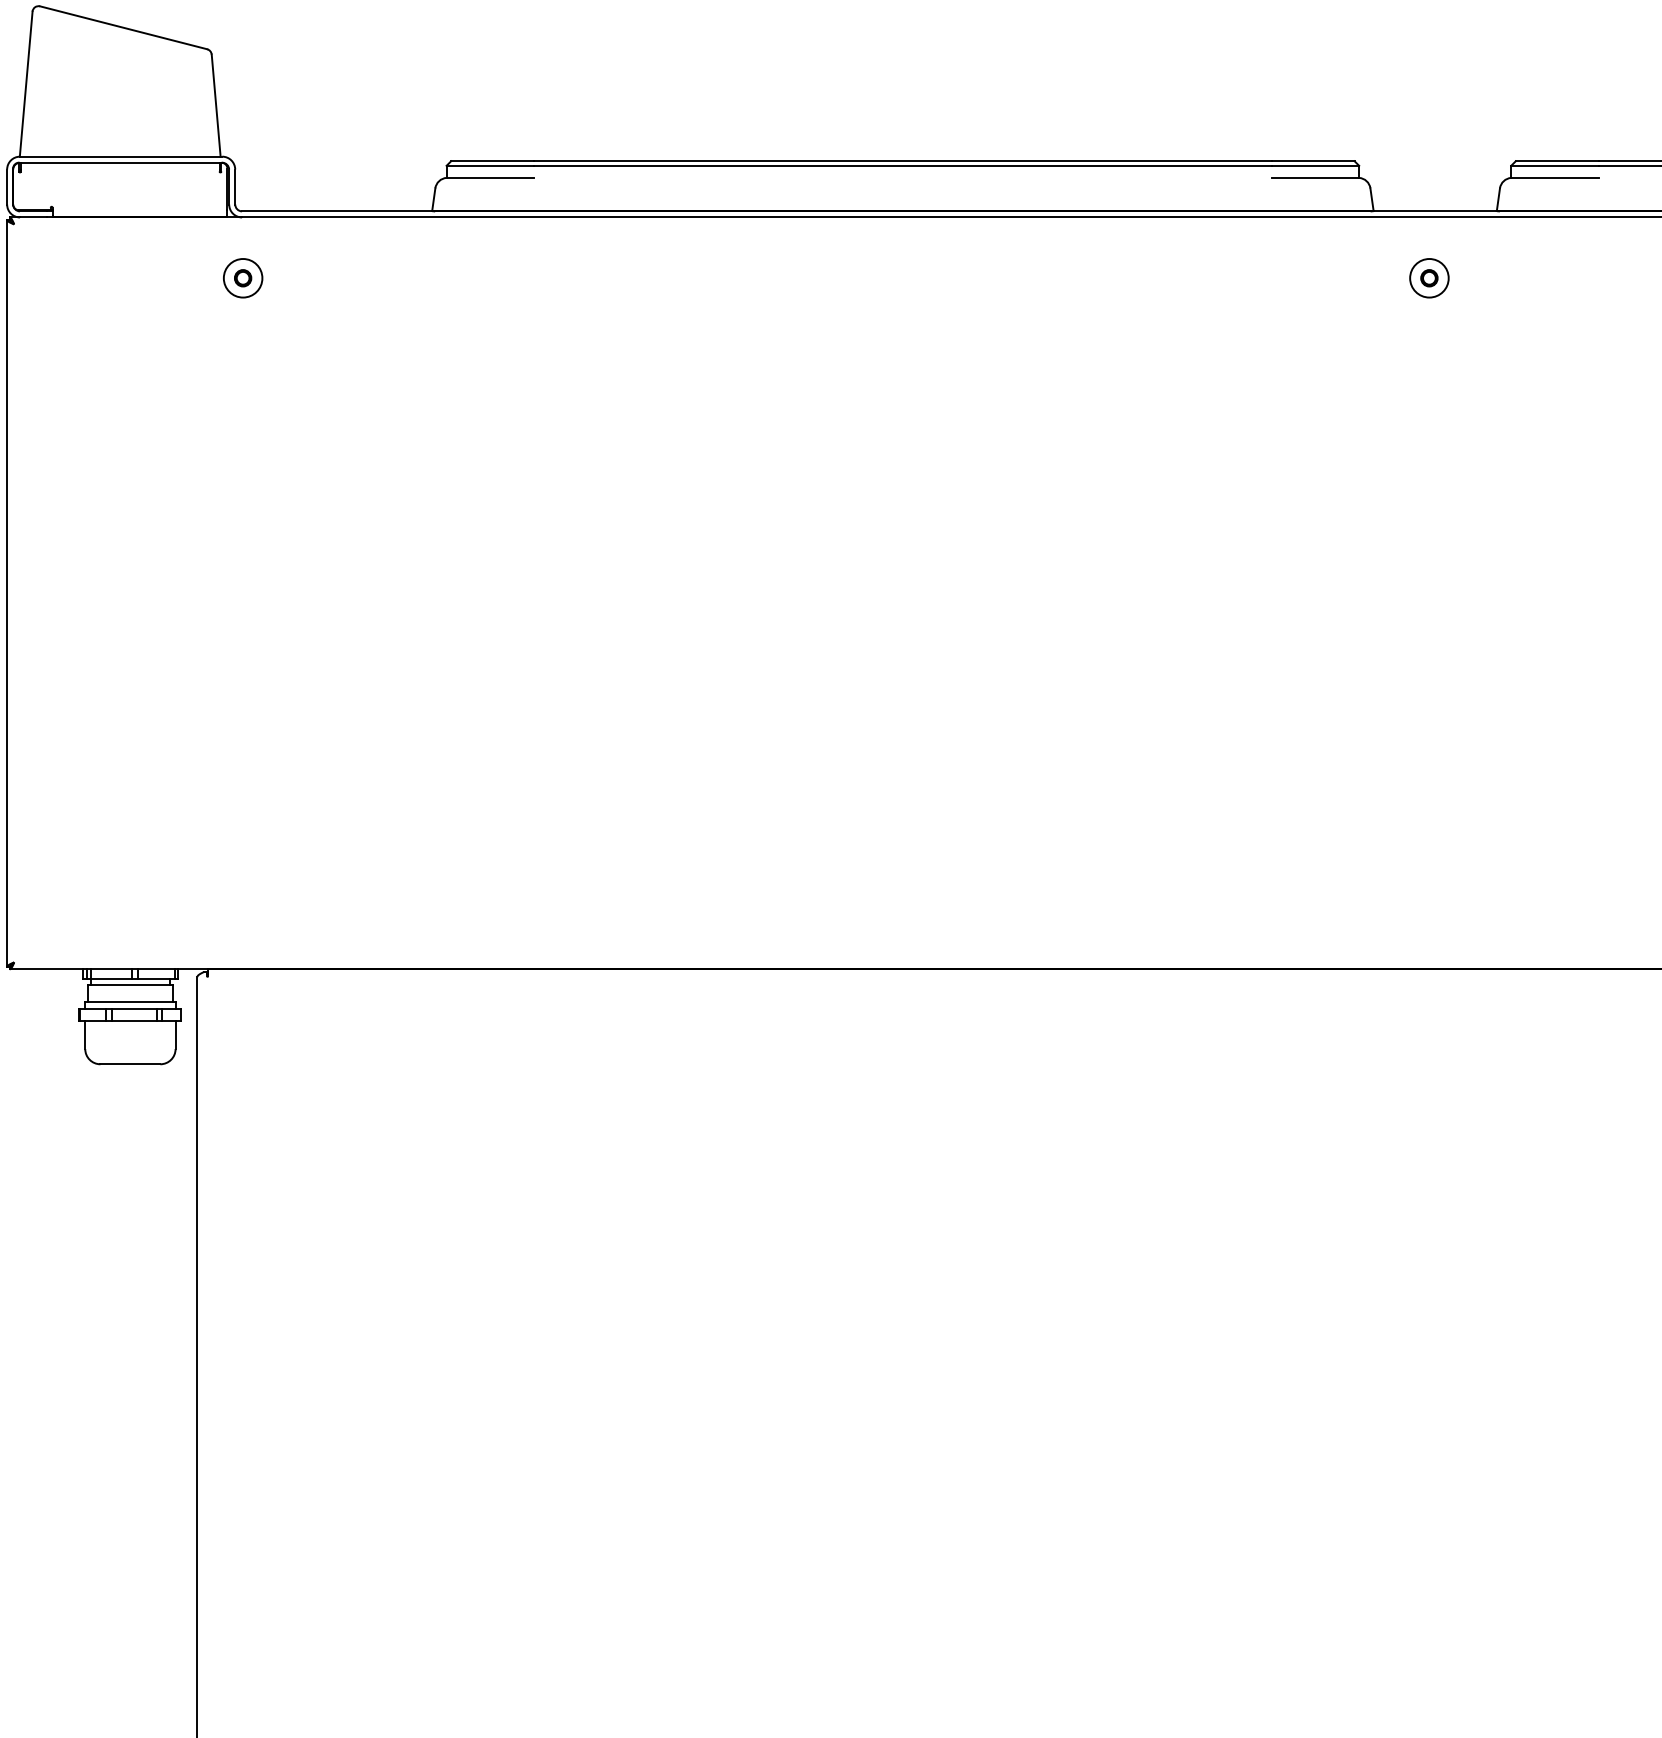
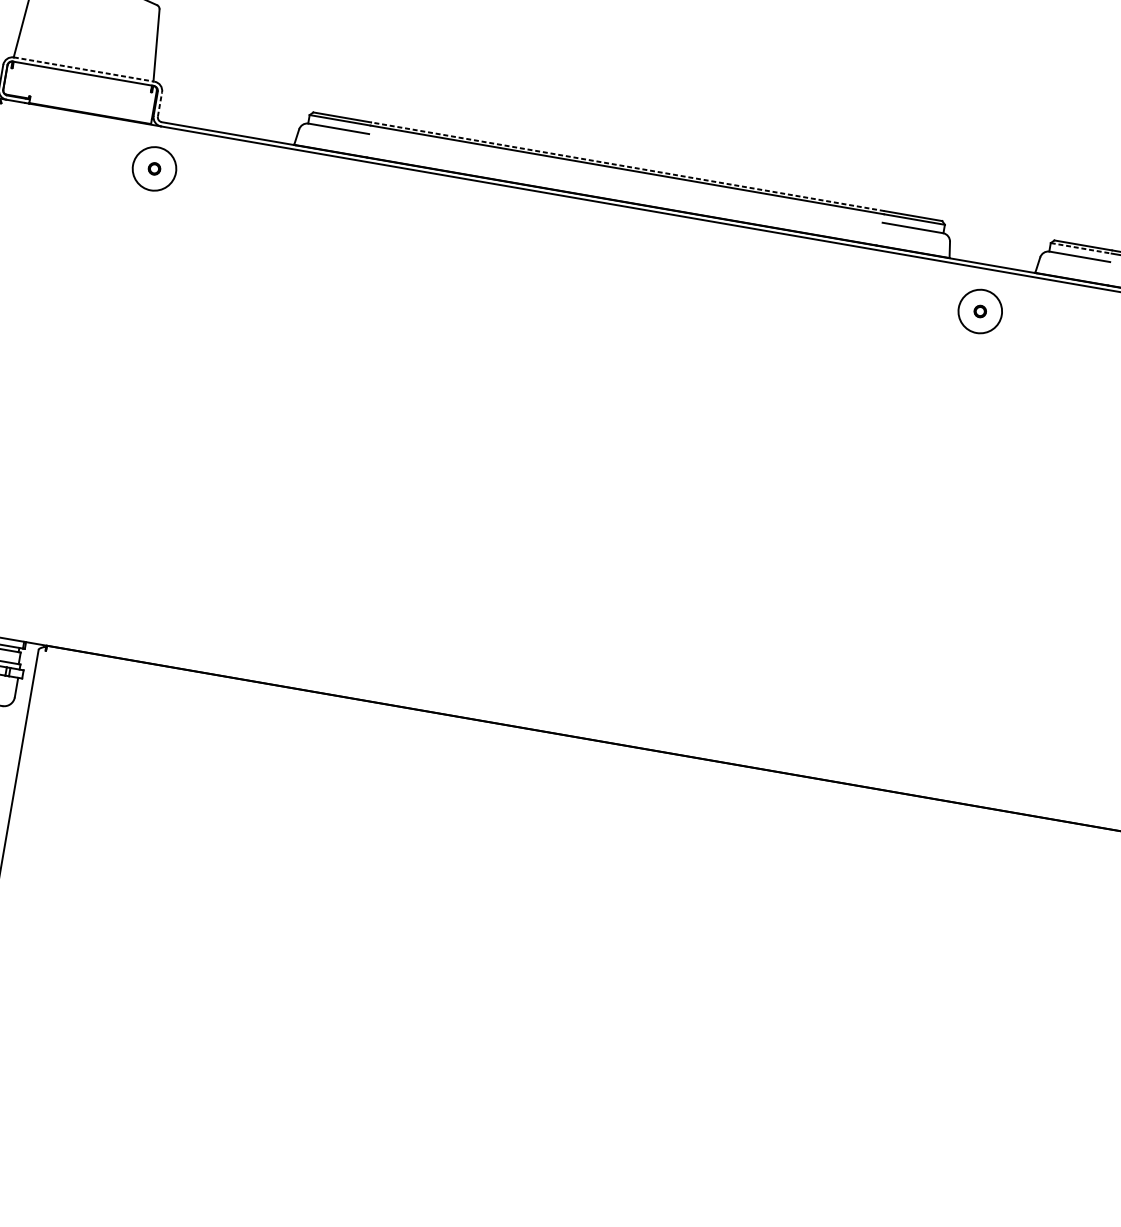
line: (121, 156) -> (84, 69), solid -> dashed
line: (902, 161) -> (627, 166), solid -> dashed
line: (1554, 165) -> (1080, 248), solid -> dashed
line: (235, 186) -> (160, 104), solid -> dashed
circle: (242, 278) -> (154, 168), size x1.6
circle: (1429, 278) -> (980, 311), size x1.6

